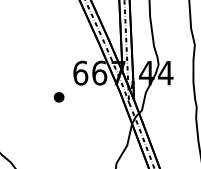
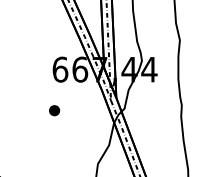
part: (58, 97) -> (53, 110), moved

